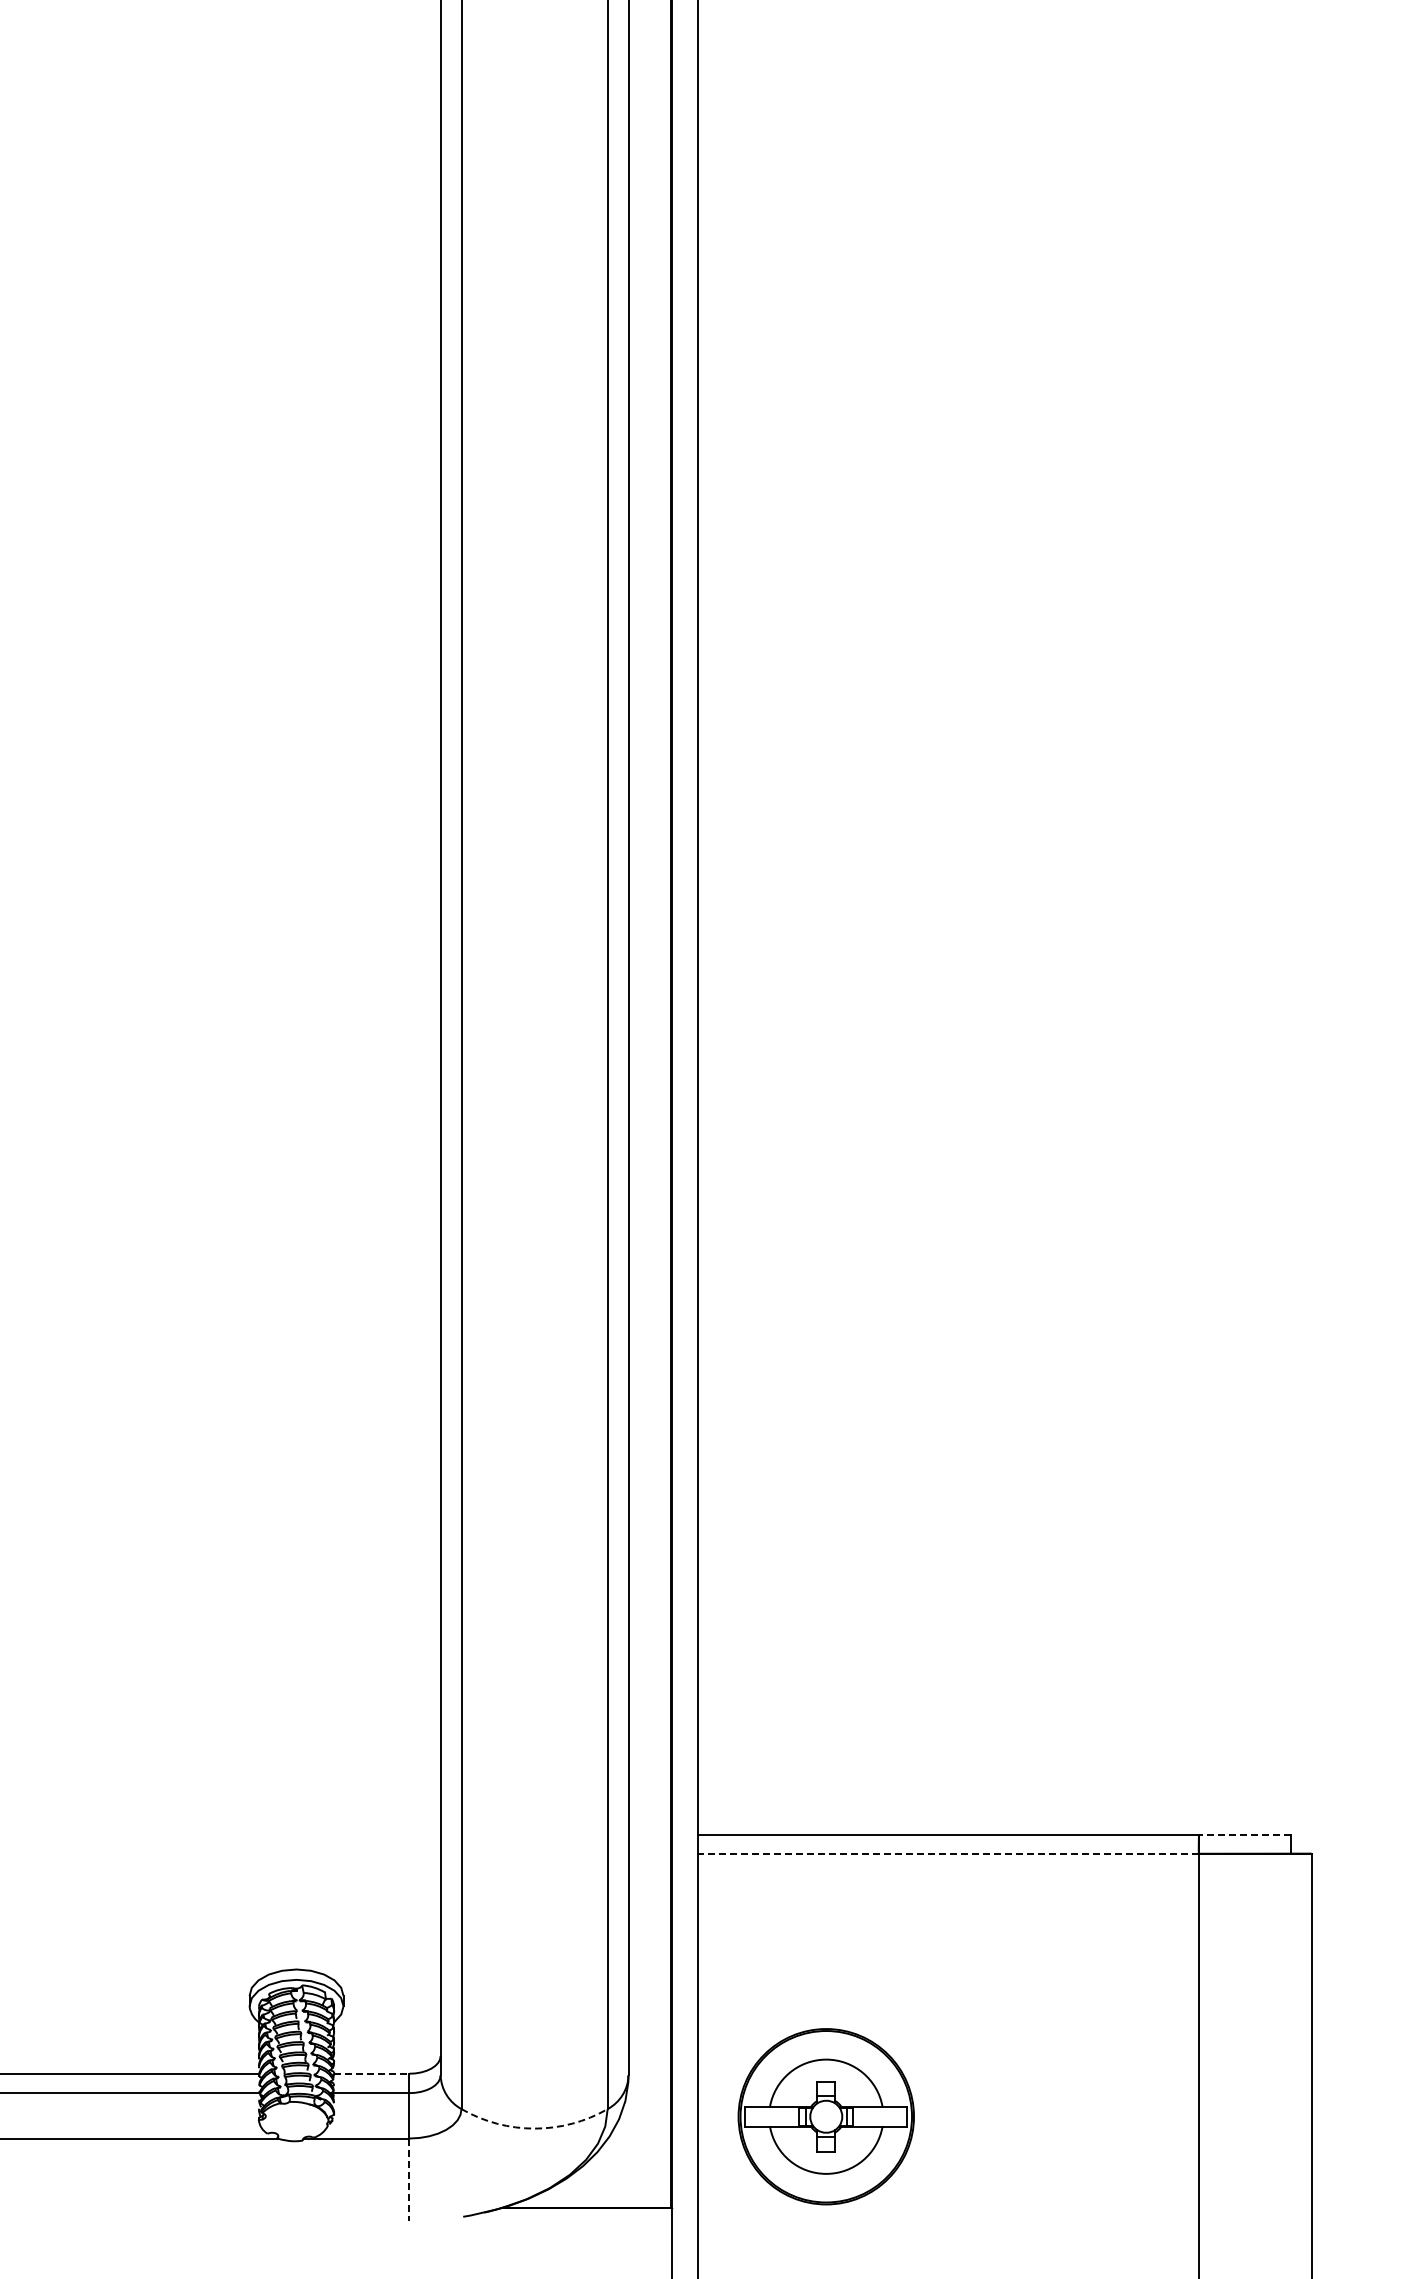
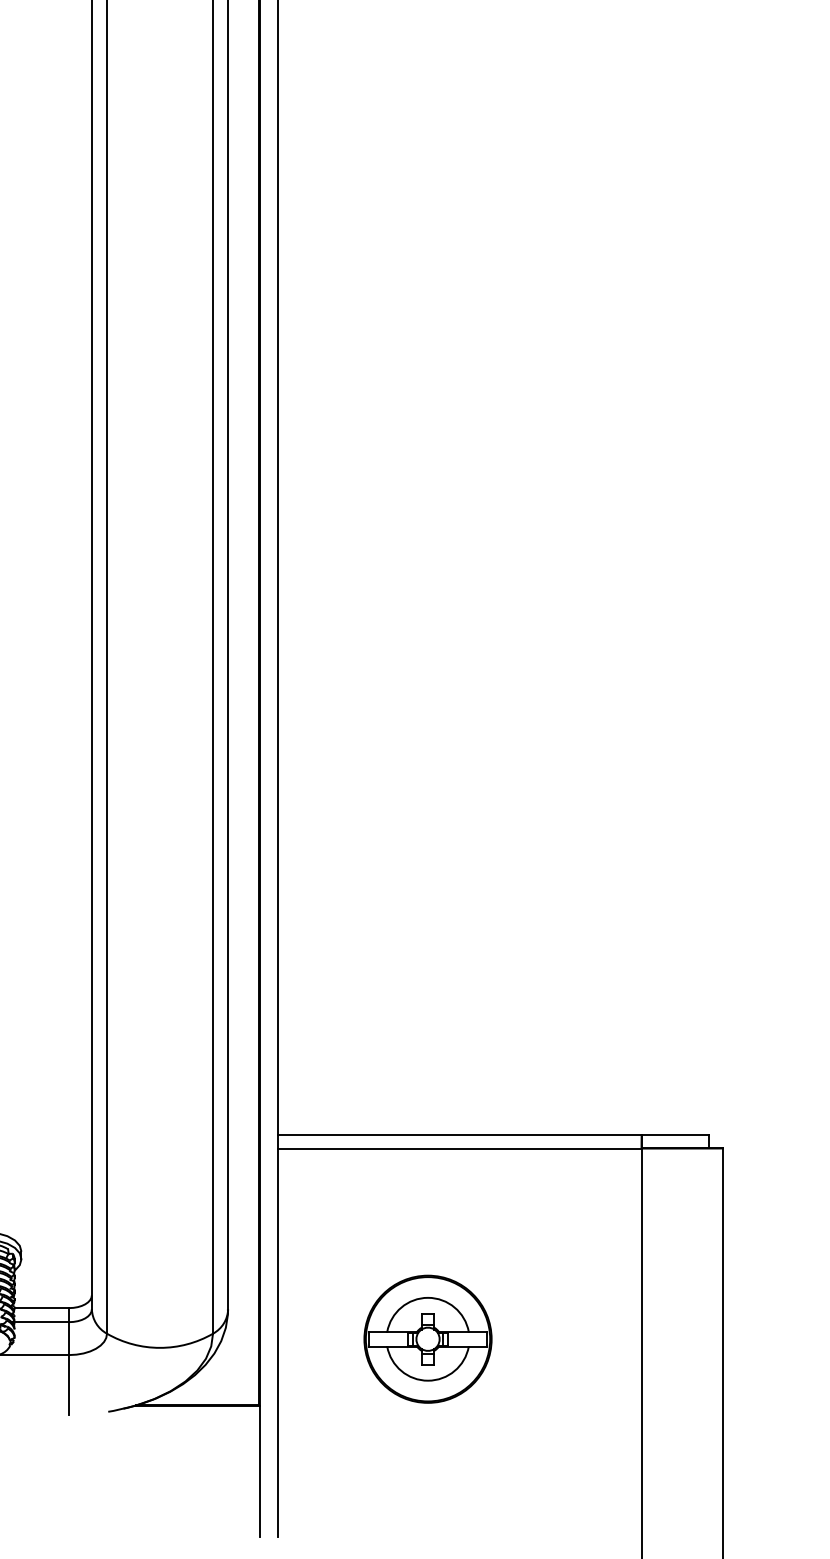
line: (1244, 1834) -> (674, 1134), dashed -> solid
line: (948, 1853) -> (460, 1148), dashed -> solid
line: (371, 2073) -> (41, 1307), dashed -> solid
part: (825, 2116) -> (427, 1339), moved
arc: (534, 2128) -> (159, 1347), dashed -> solid
line: (409, 2180) -> (69, 1385), dashed -> solid

